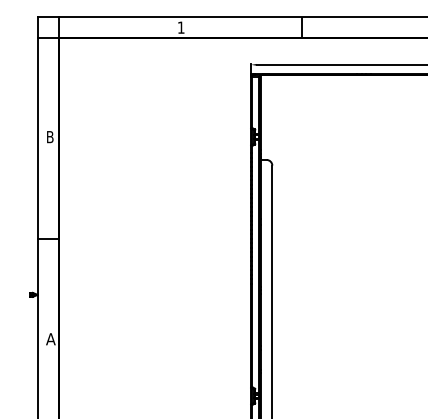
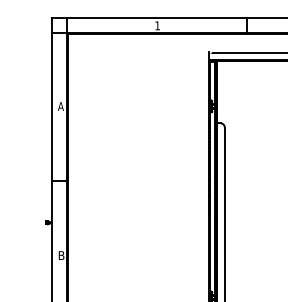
text: (50, 137) -> (61, 106), B -> A
text: (50, 339) -> (61, 255), A -> B

